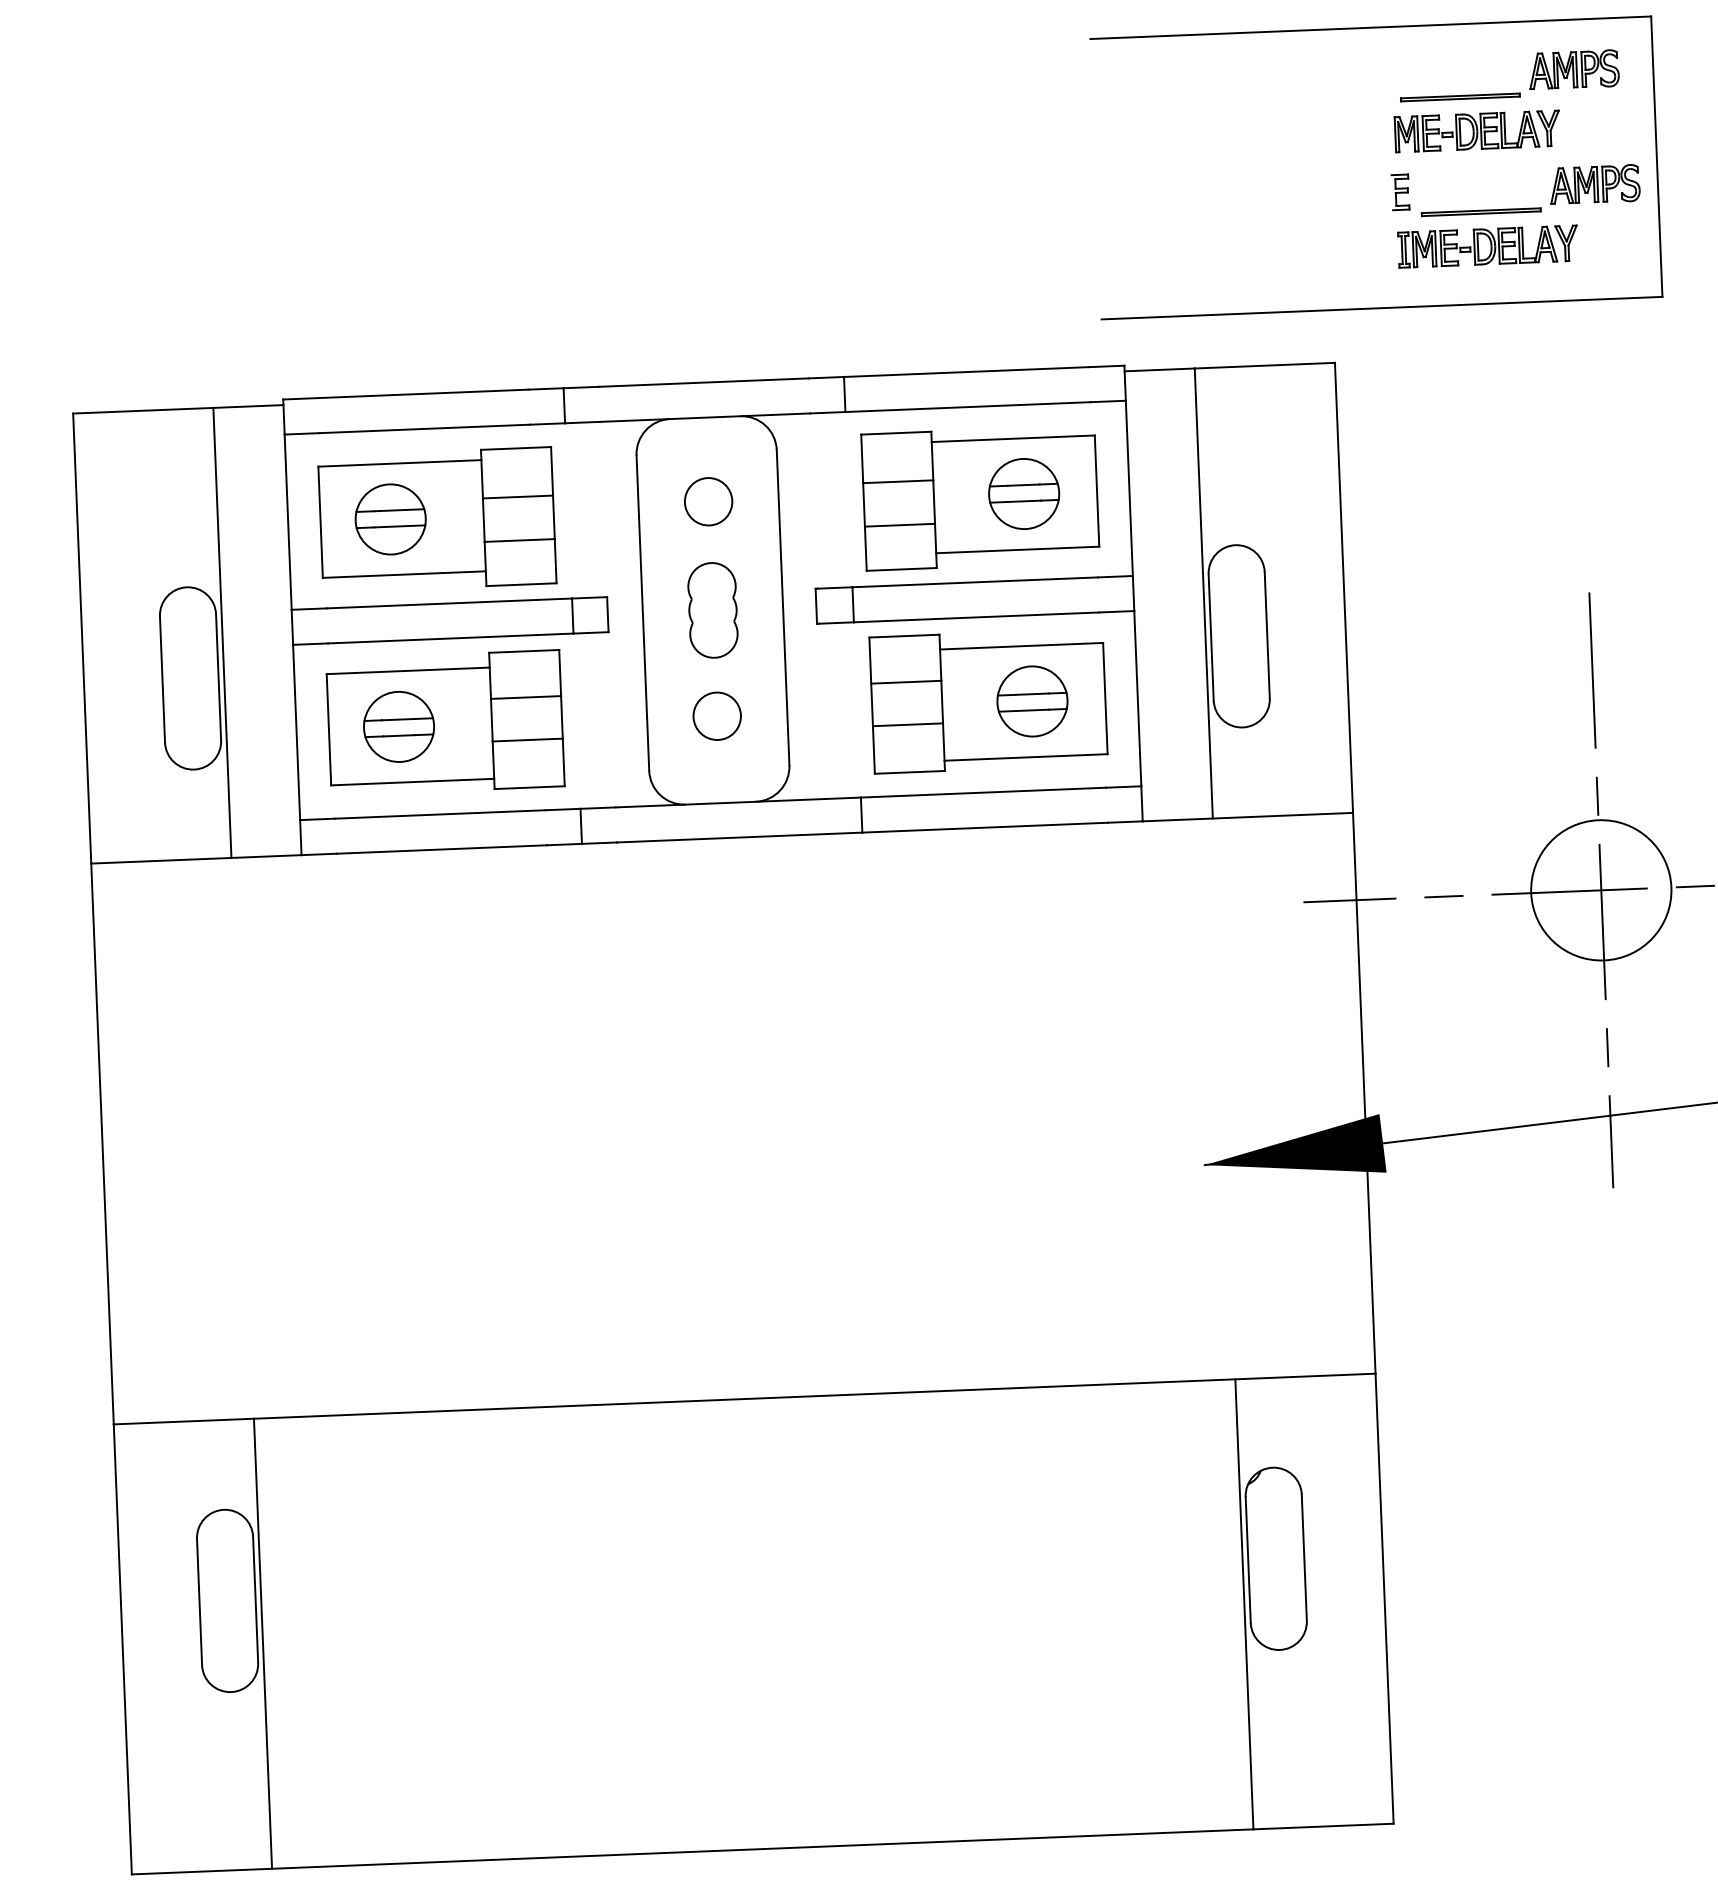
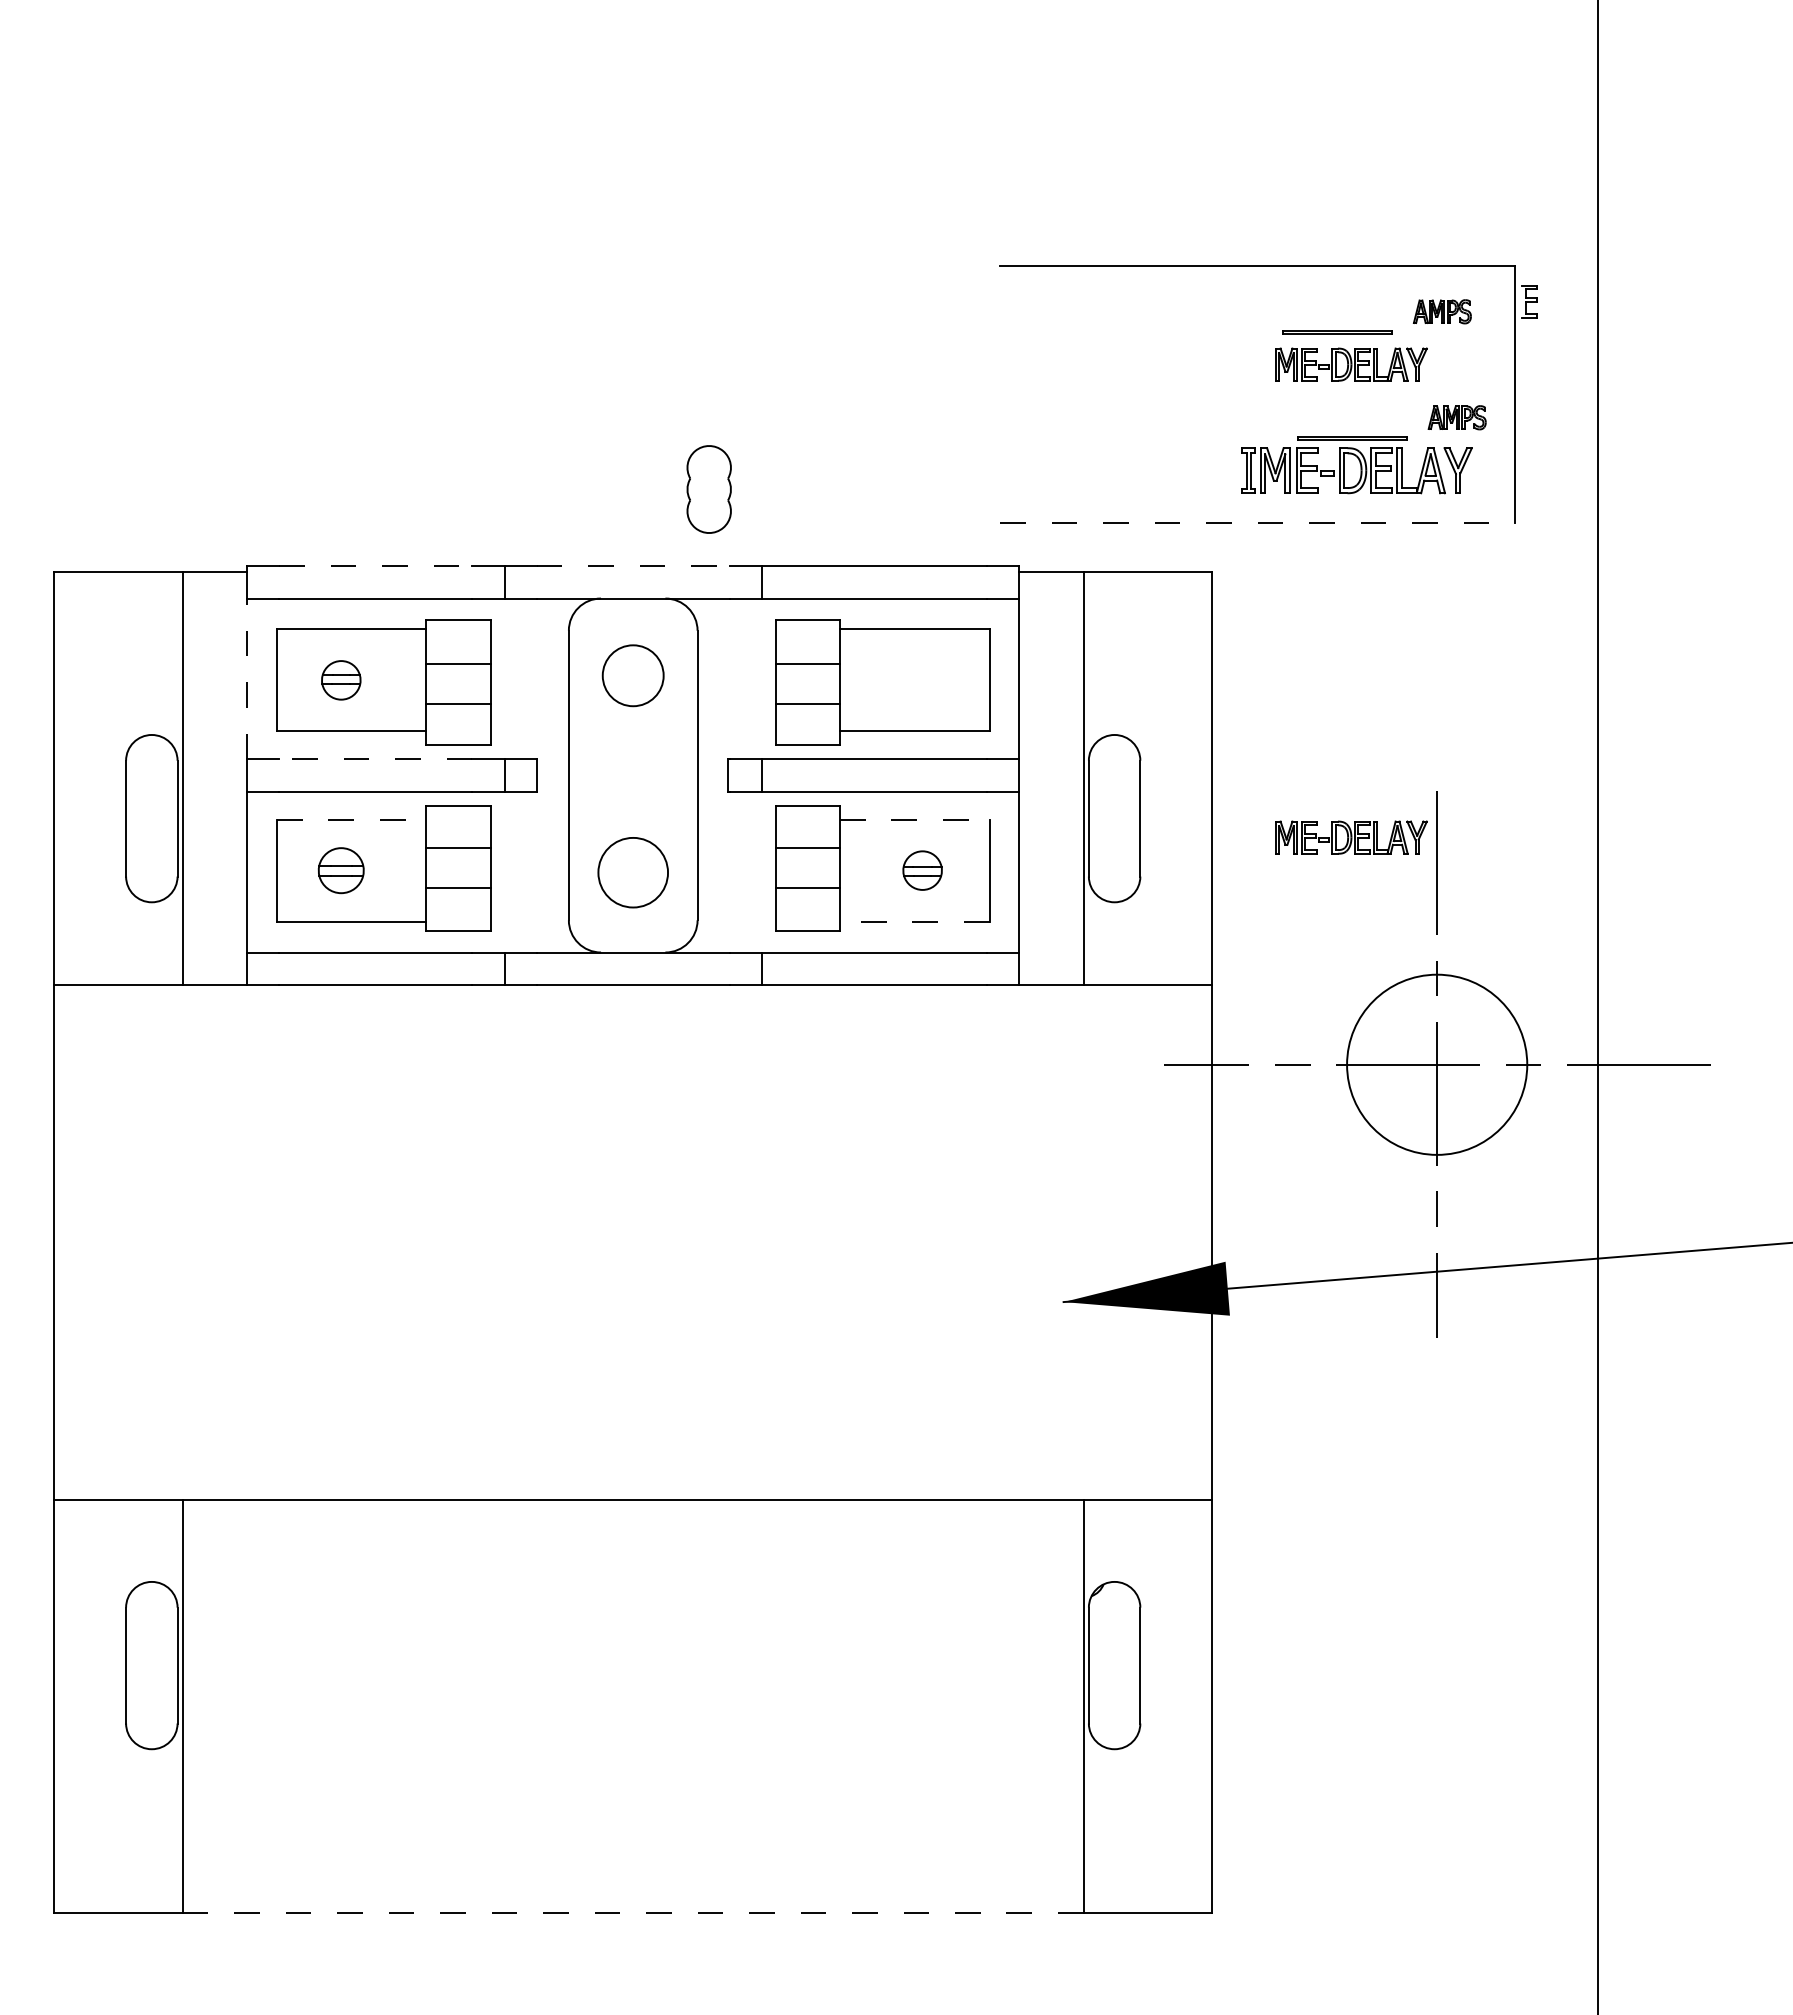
part: (1574, 69) -> (1442, 311), size x0.7
part: (1594, 184) -> (1456, 417), size x0.7
part: (1400, 192) -> (1529, 301), moved
part: (1487, 246) -> (1356, 470), size x1.4
line: (1383, 308) -> (1258, 523), solid -> dashed
line: (704, 382) -> (633, 566), solid -> dashed
line: (423, 394) -> (375, 566), solid -> dashed
part: (1023, 494) -> (922, 680), removed
circle: (707, 501) -> (632, 675), size x1.4
part: (391, 519) -> (341, 680), size x0.6
line: (288, 521) -> (247, 678), solid -> dashed
line: (431, 604) -> (375, 759), solid -> dashed
part: (712, 610) -> (708, 489), moved
line: (1021, 646) -> (914, 819), solid -> dashed
part: (1498, 646) -> (1351, 837), added
line: (408, 670) -> (351, 819), solid -> dashed
part: (1032, 701) -> (922, 870), size x0.6
circle: (716, 716) -> (632, 872), size x1.6
part: (399, 726) -> (341, 870), size x0.7
line: (1025, 757) -> (914, 921), solid -> dashed
circle: (1600, 890) -> (1436, 1064), size x1.4
line: (761, 1848) -> (632, 1912), solid -> dashed

